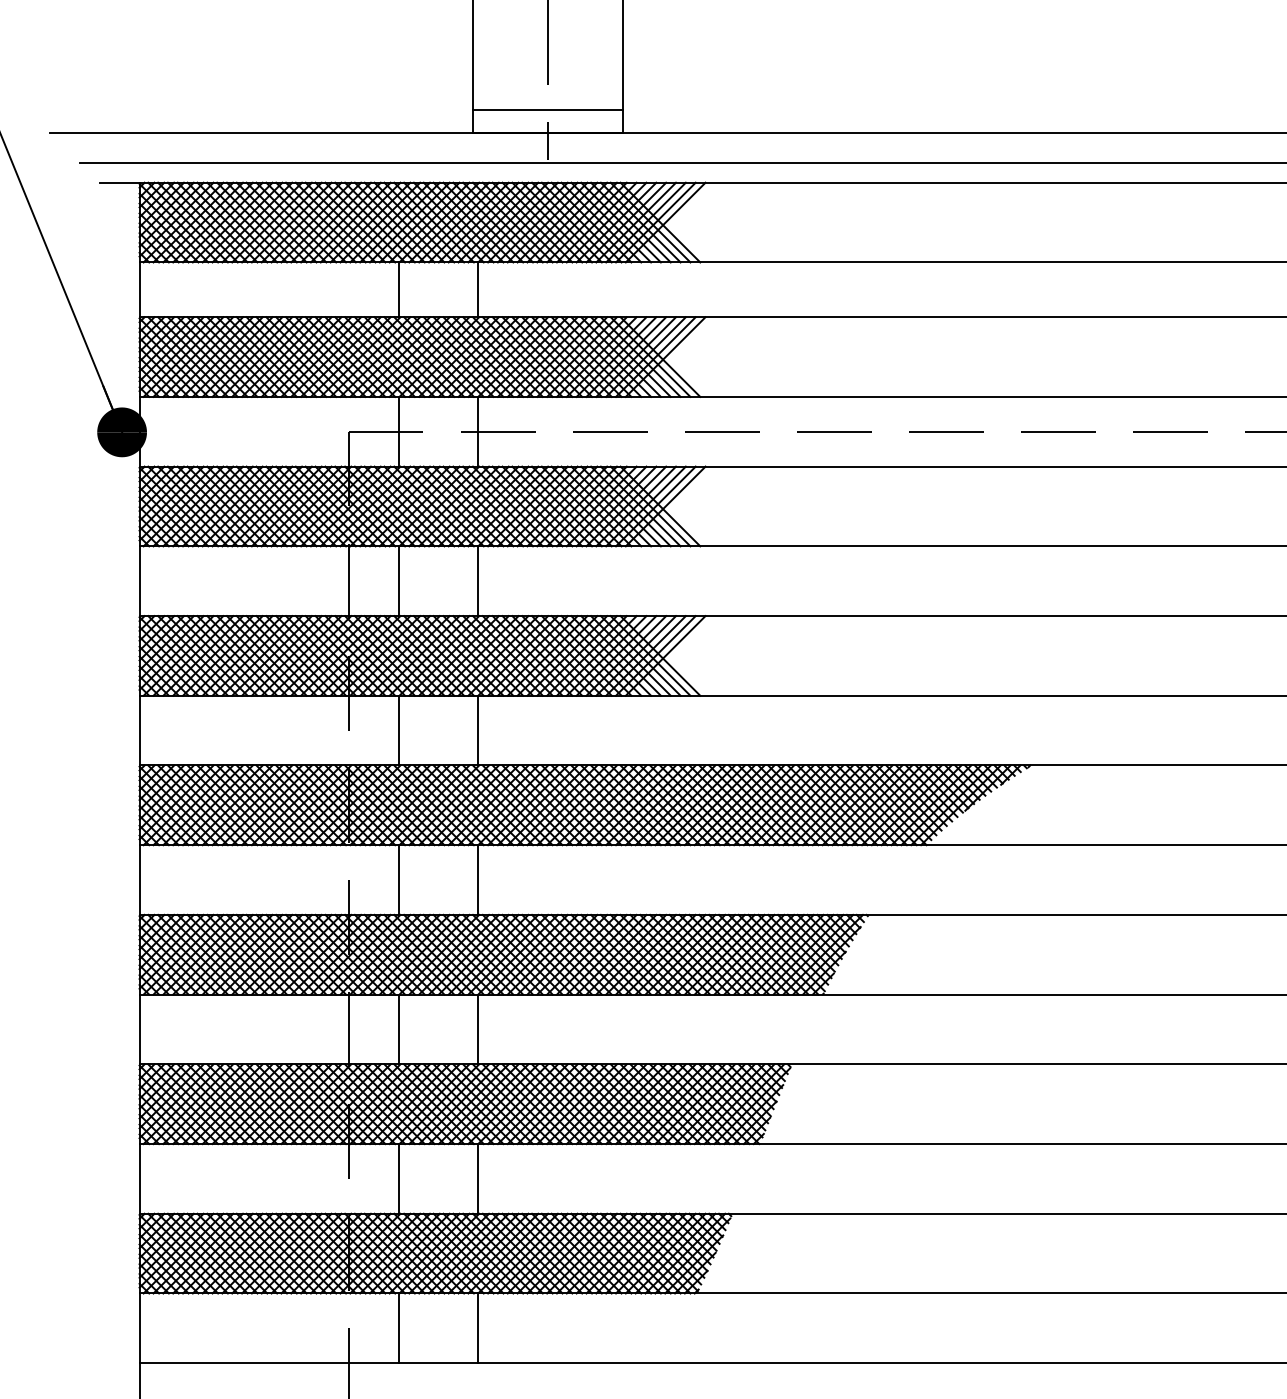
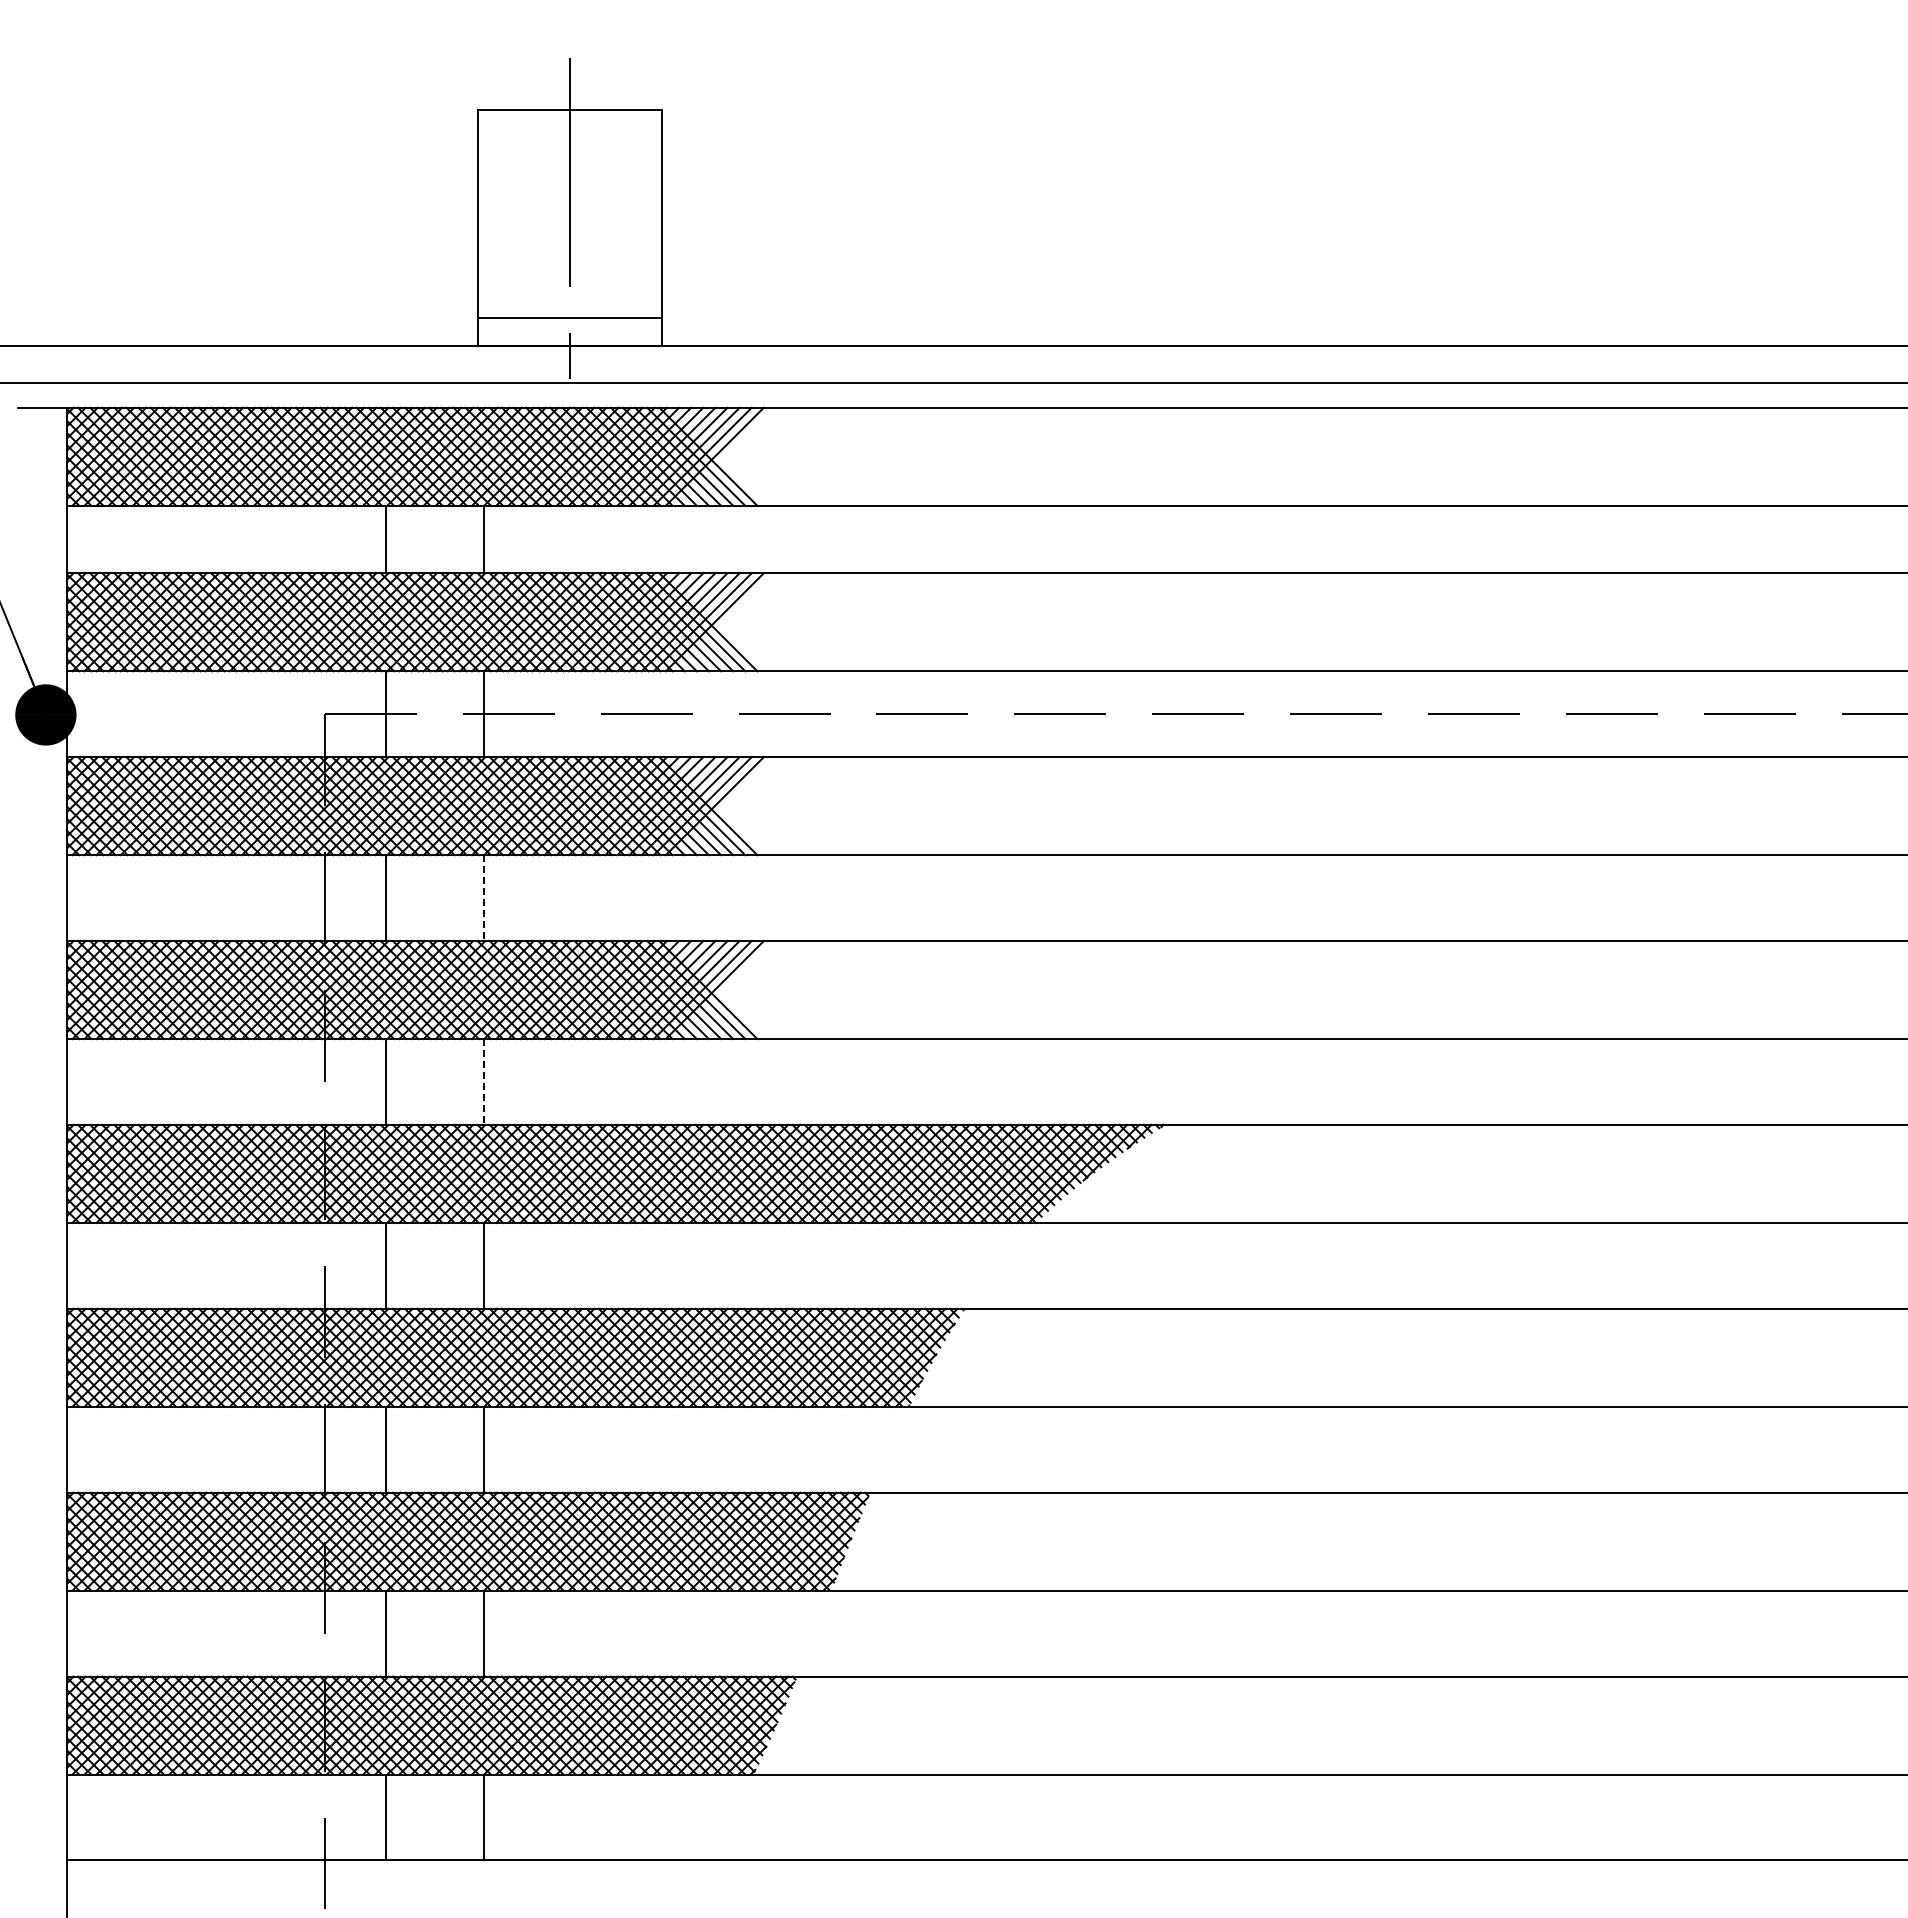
line: (478, 581) -> (484, 898), solid -> dashed
line: (478, 731) -> (484, 1082), solid -> dashed

